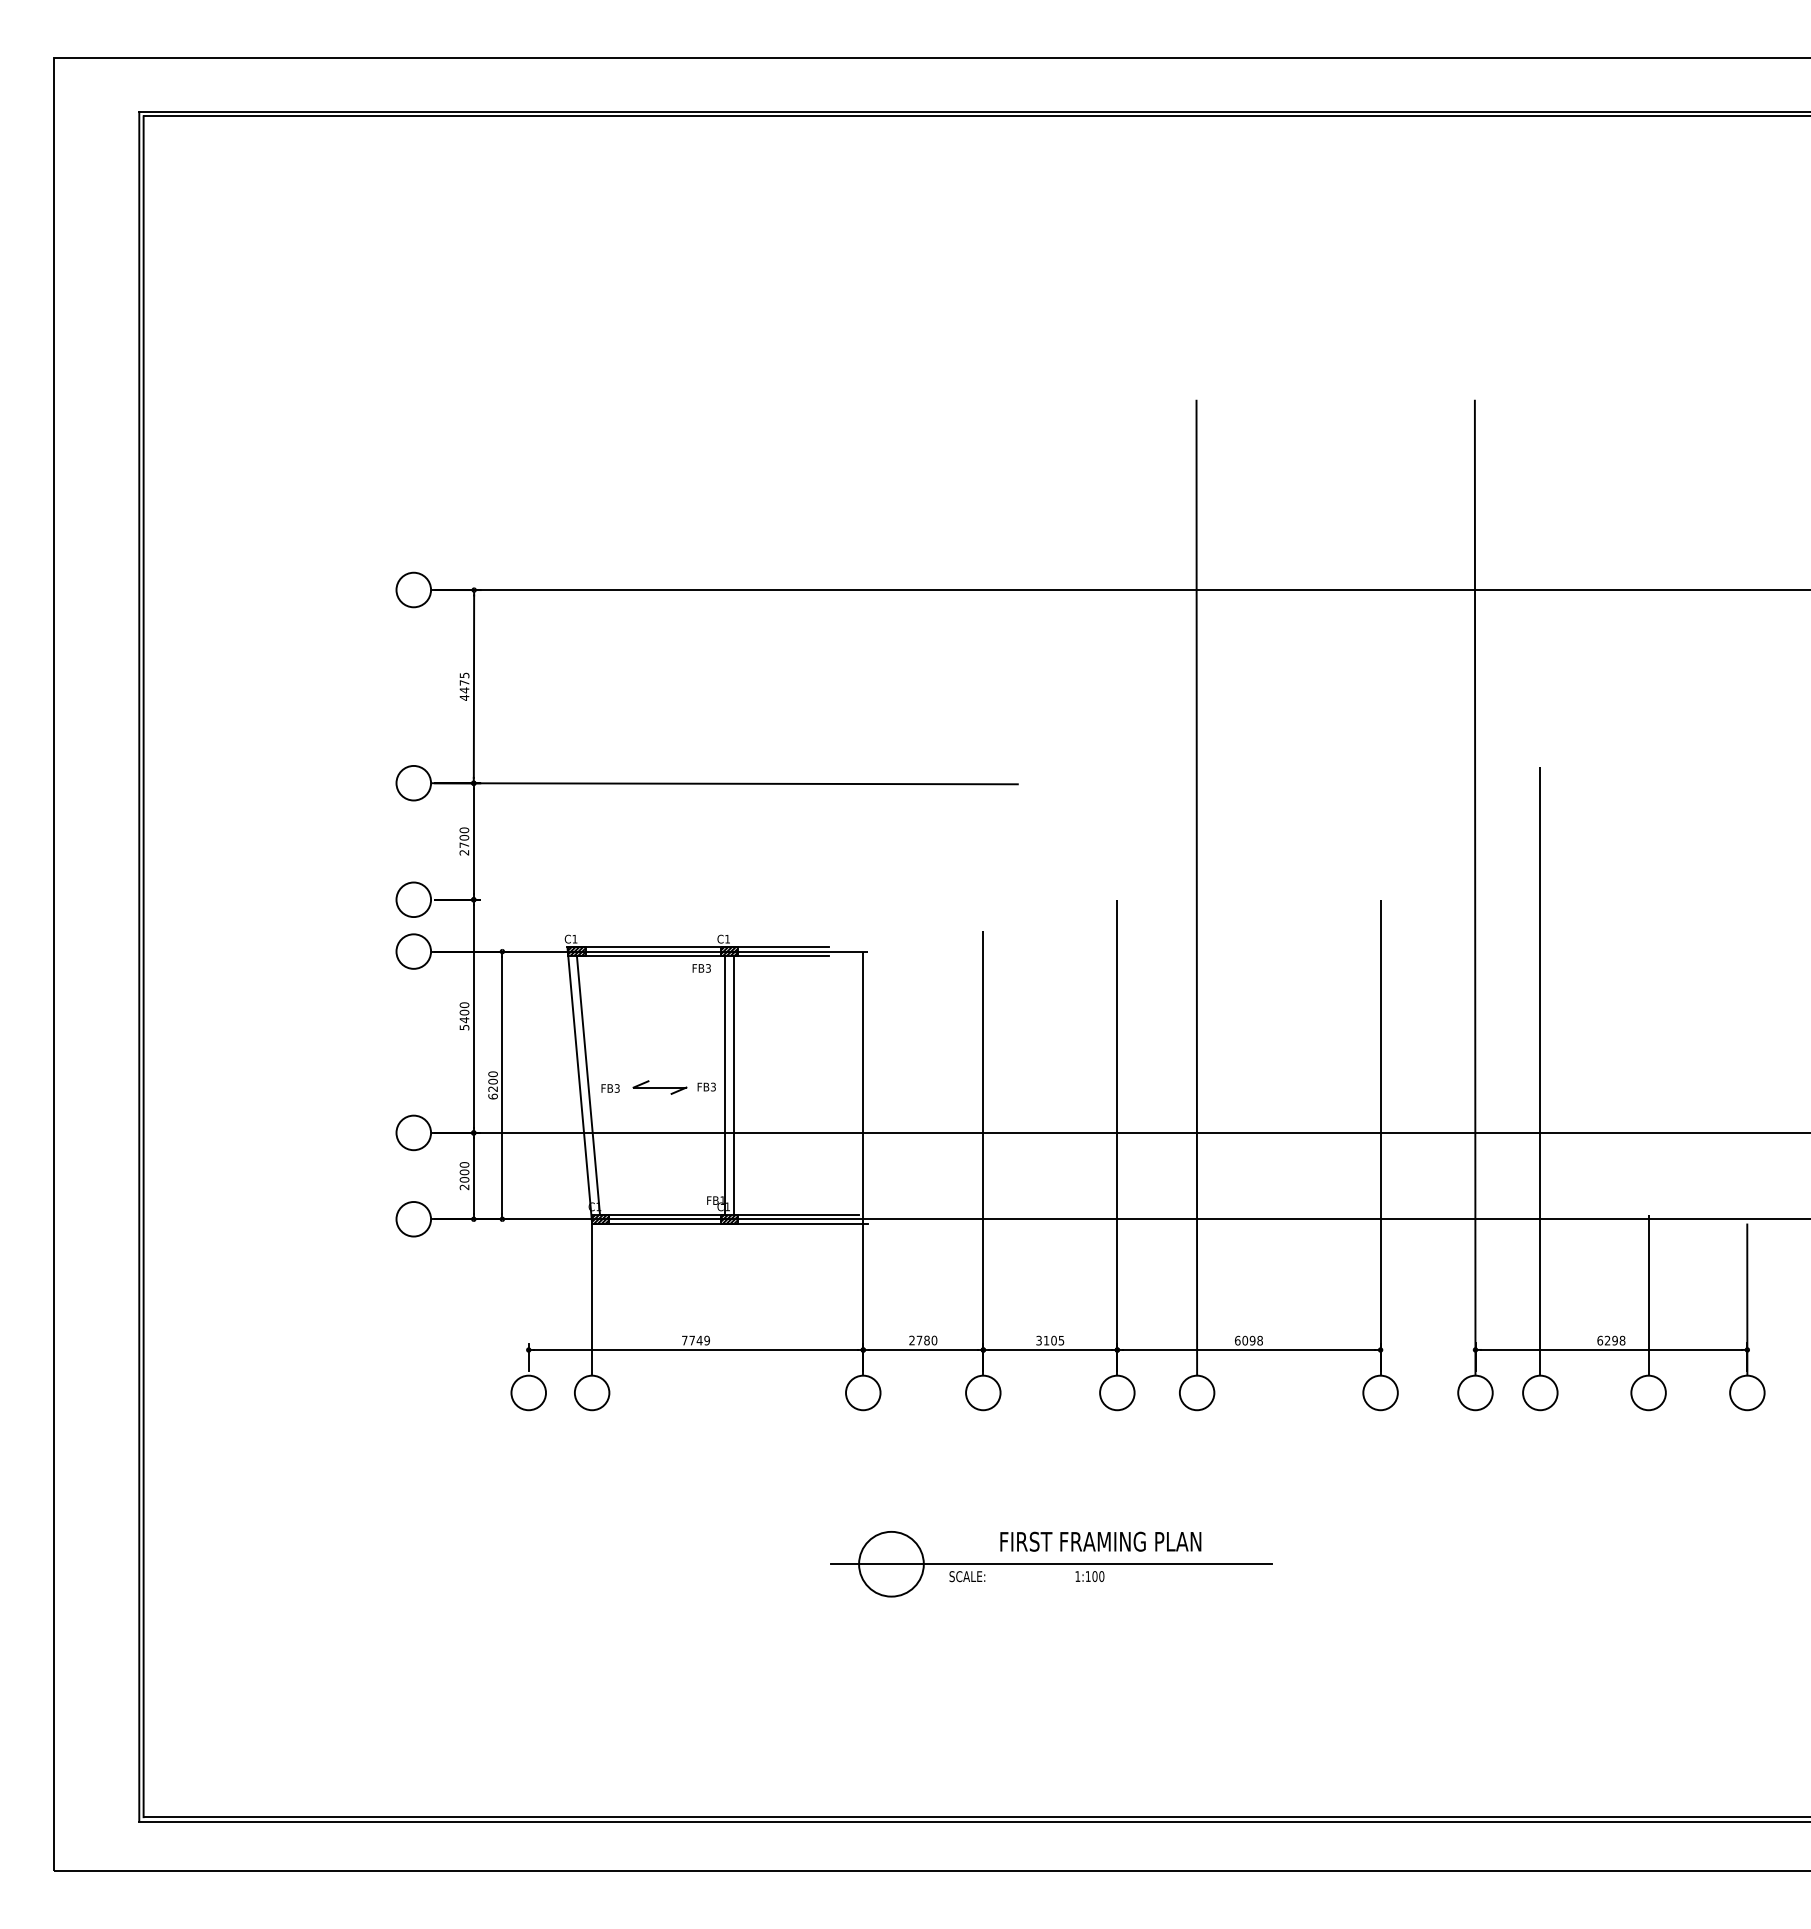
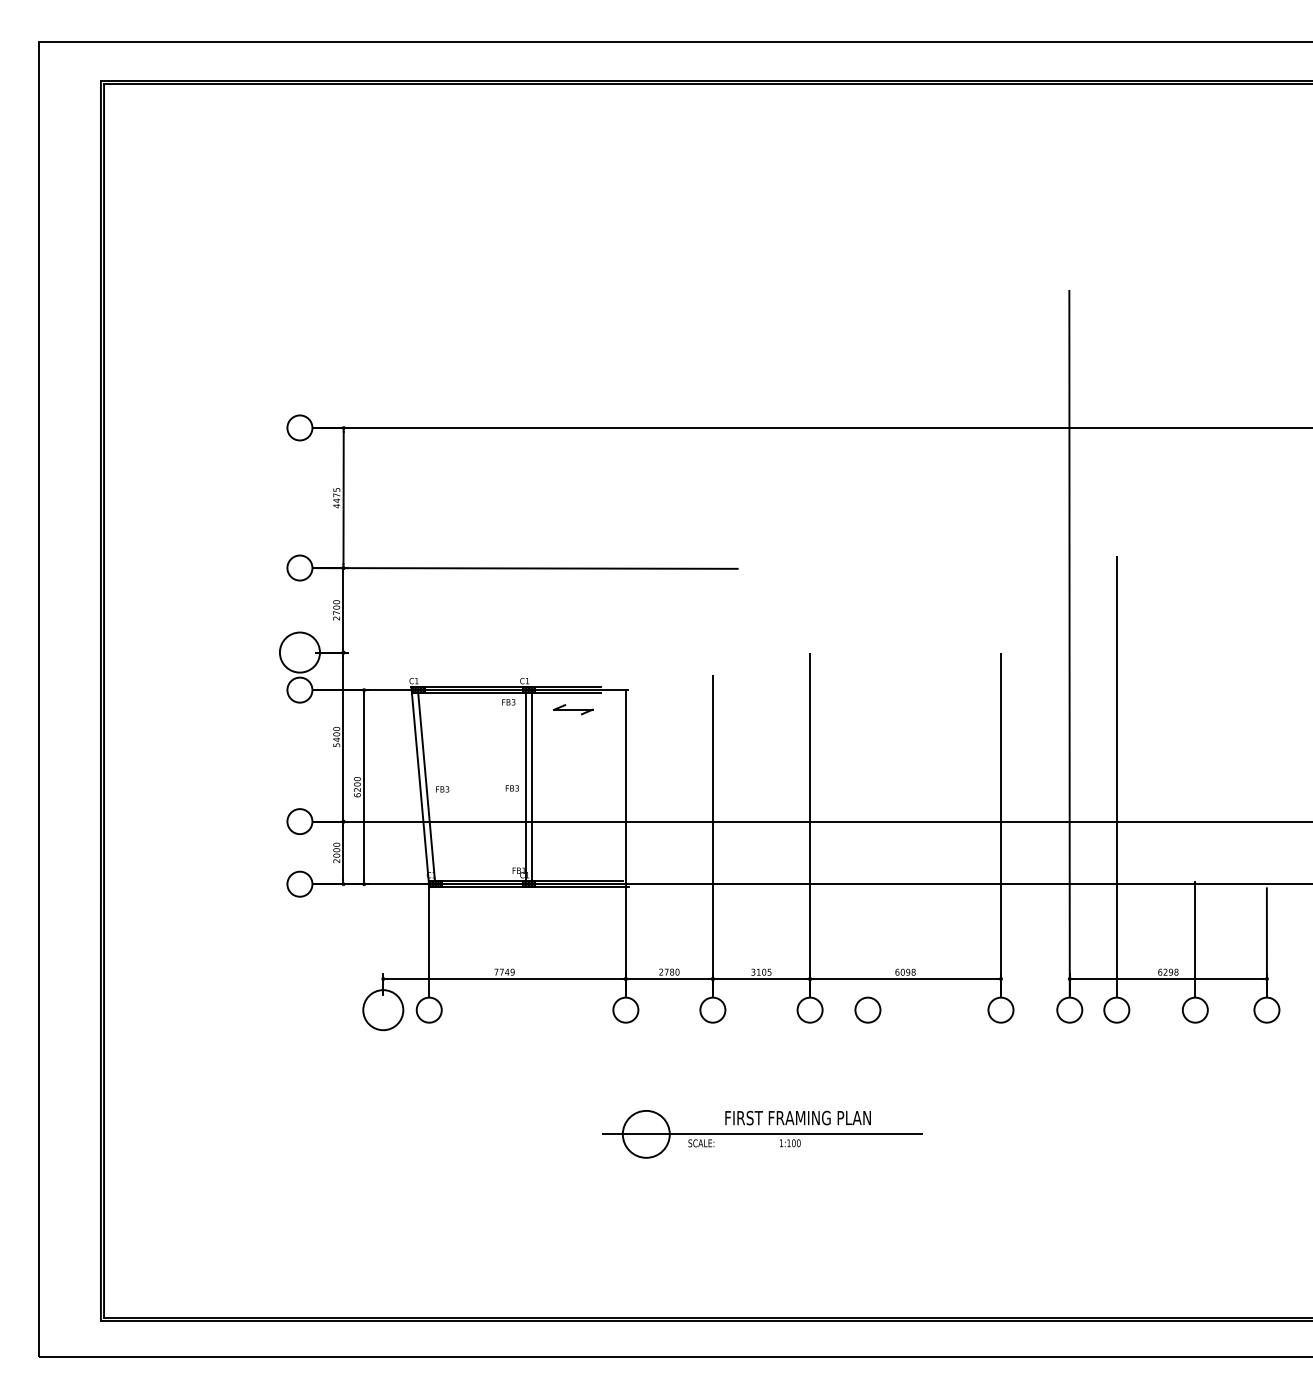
line: (1196, 887) -> (867, 643), removed
circle: (413, 899) -> (299, 652), size x1.6
part: (659, 1087) -> (573, 709), moved
circle: (528, 1392) -> (383, 1009), size x1.6

